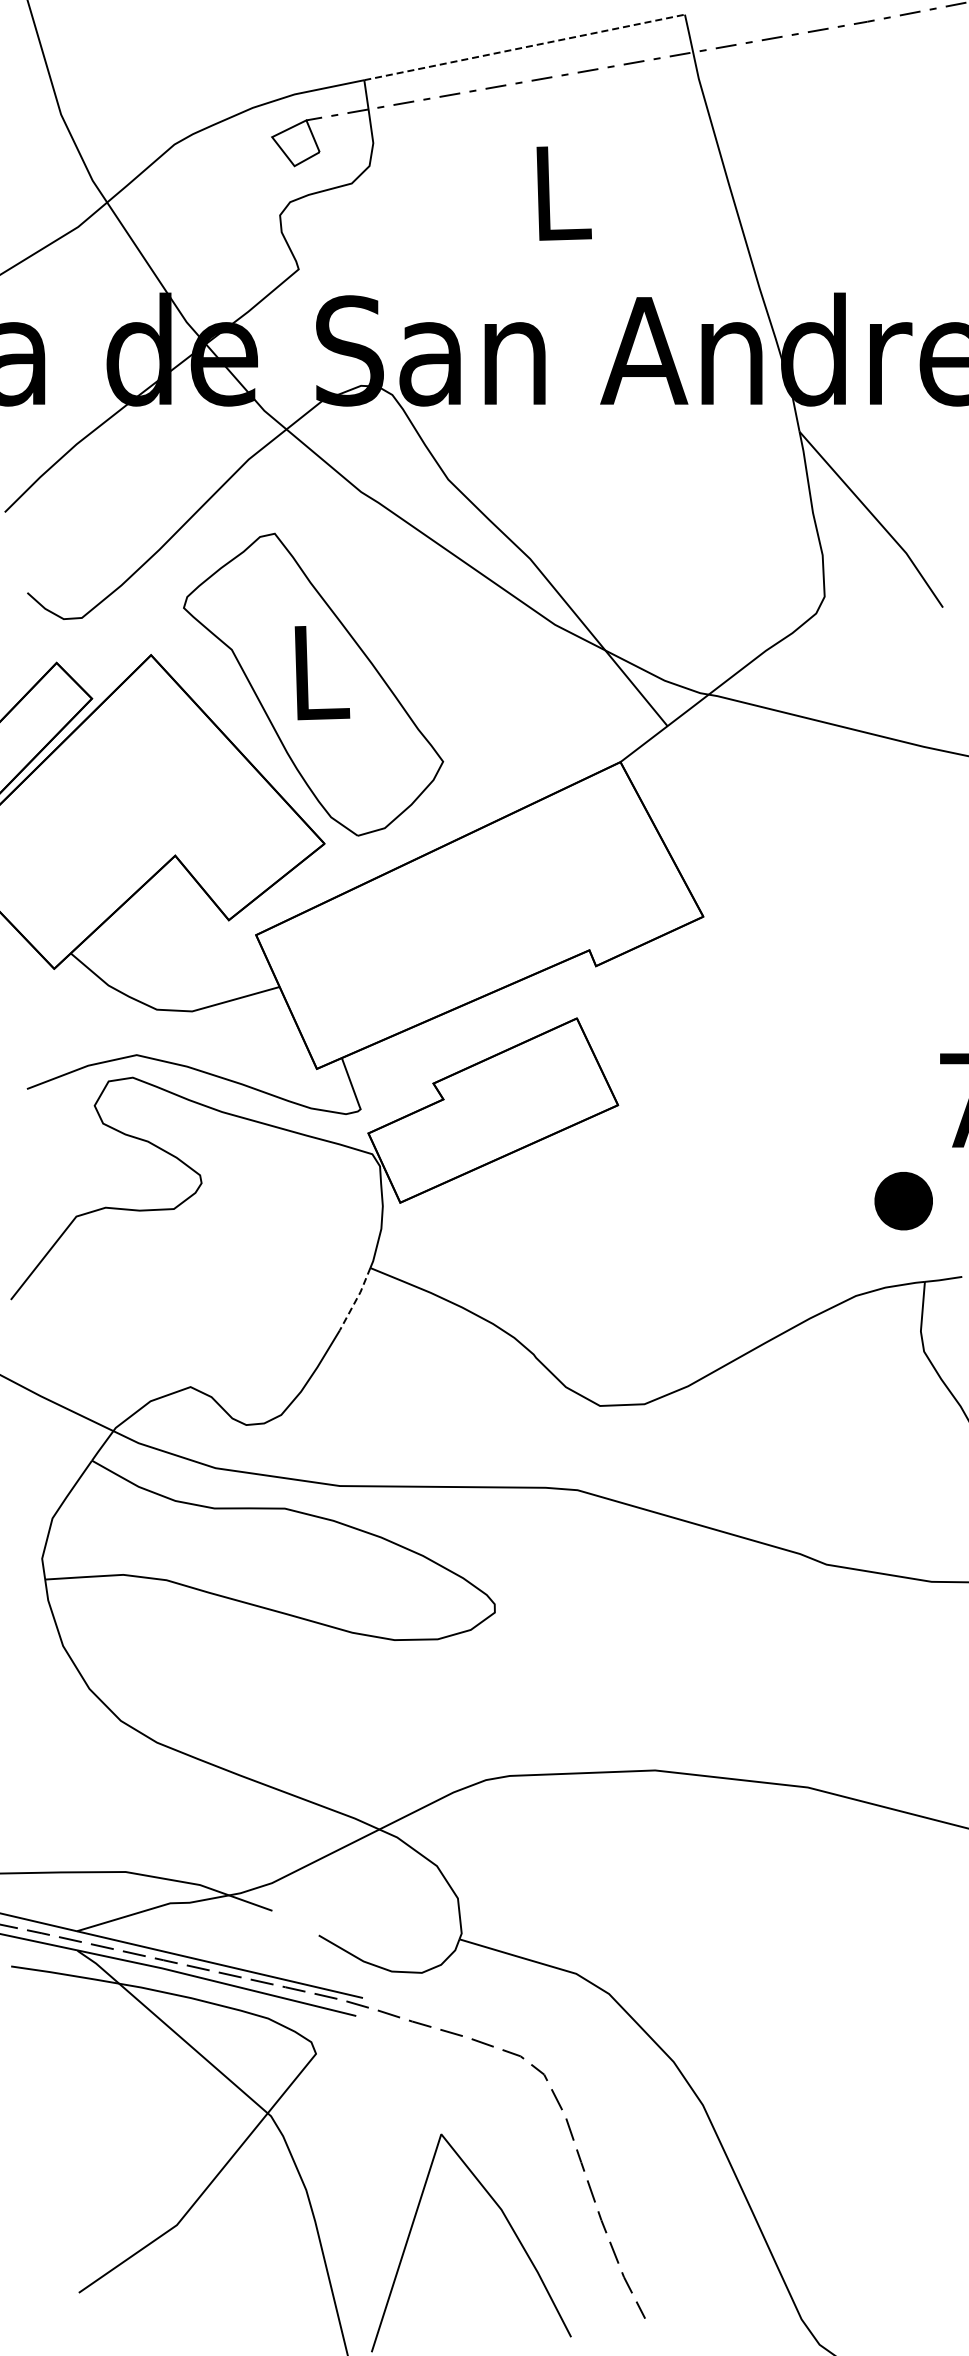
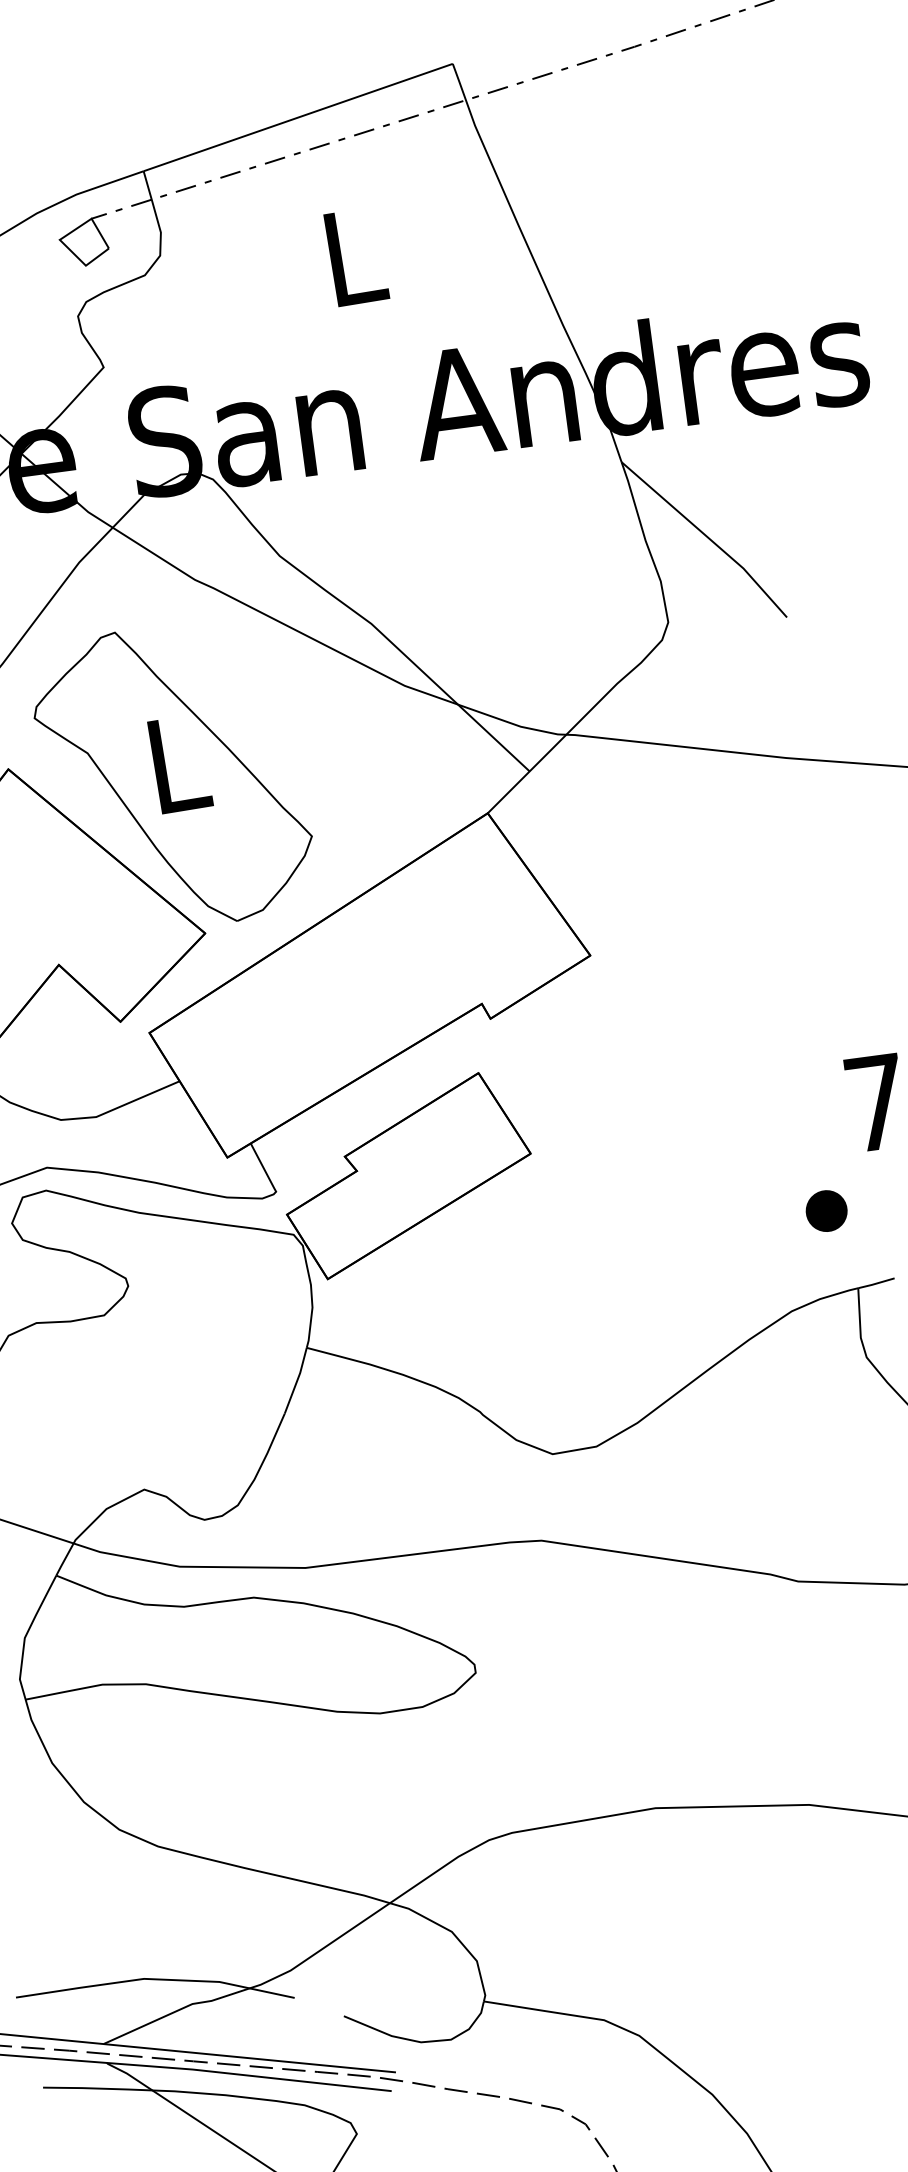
line: (523, 47) -> (297, 117), dashed -> solid
part: (903, 1201) -> (826, 1211), size x0.71
line: (356, 1299) -> (297, 1380), dashed -> solid

